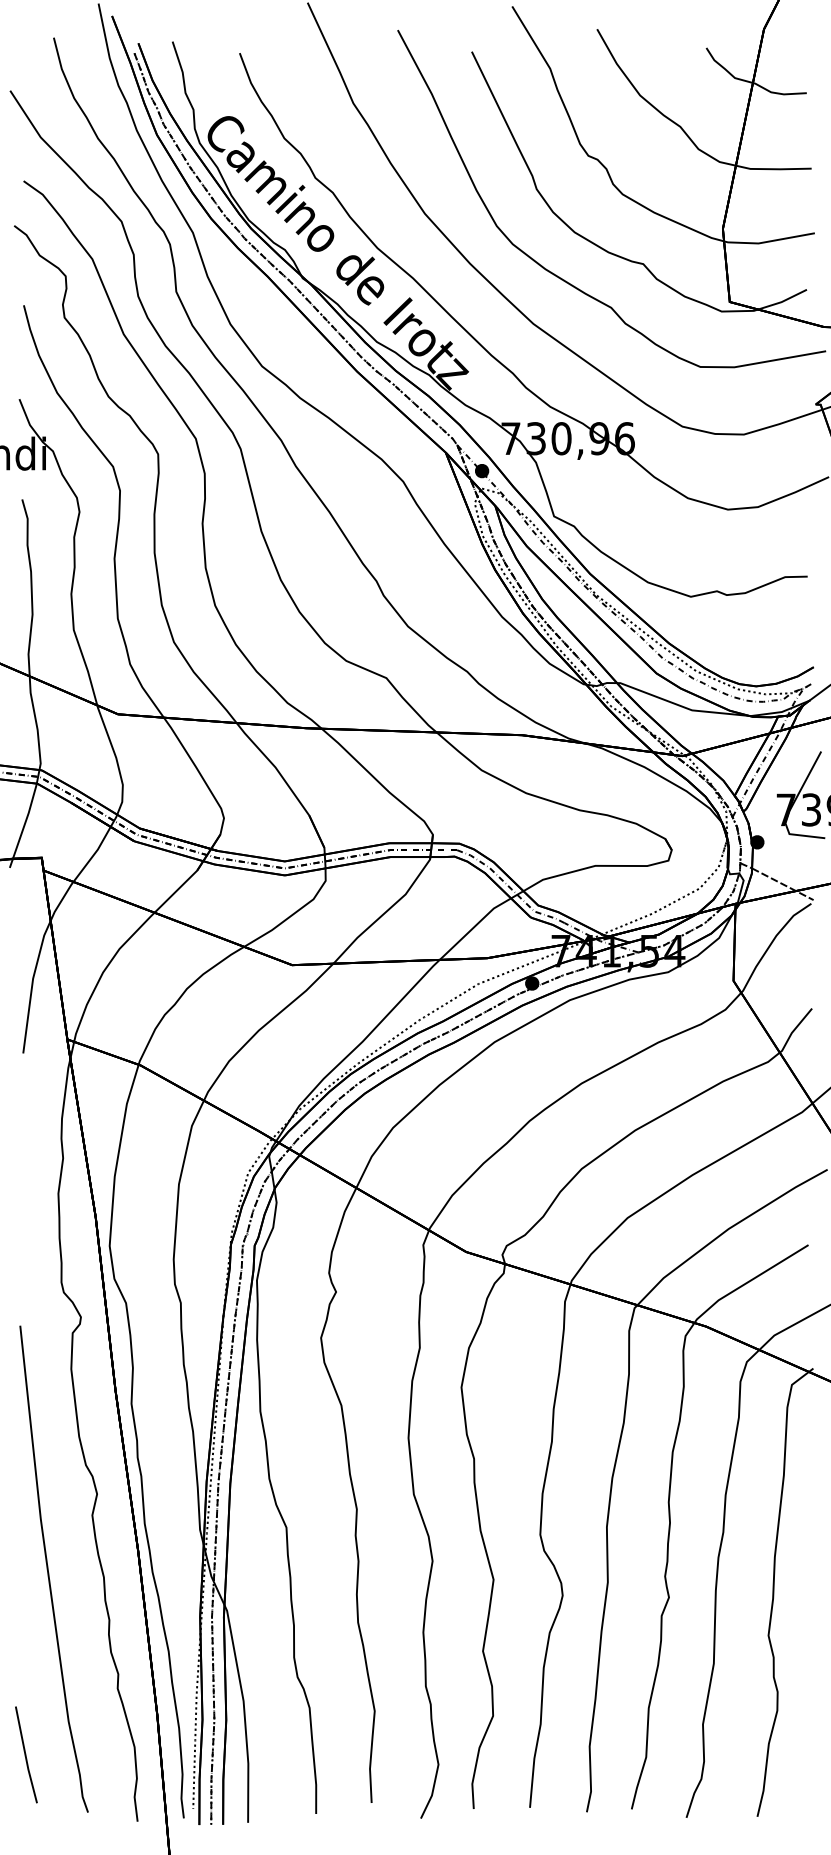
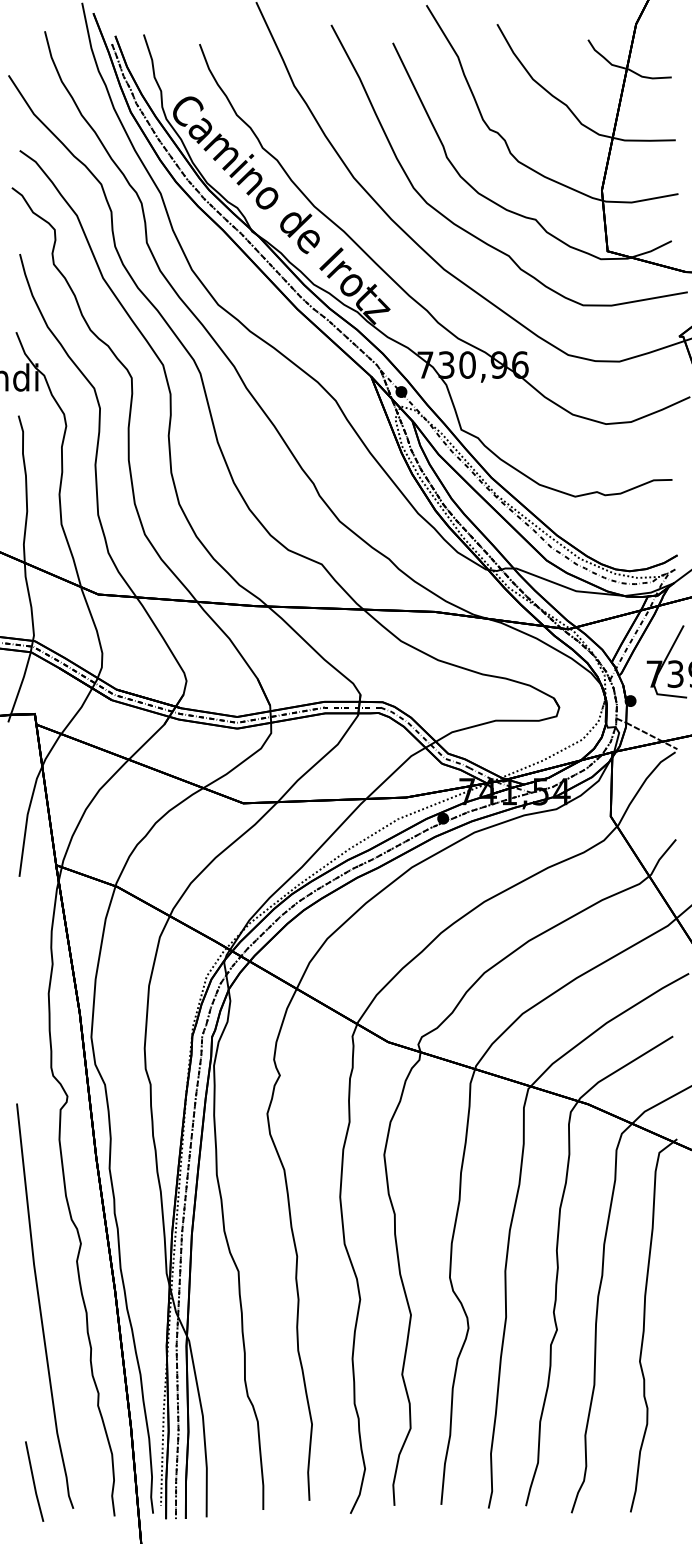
line: (26, 1754) -> (34, 1481), moved

